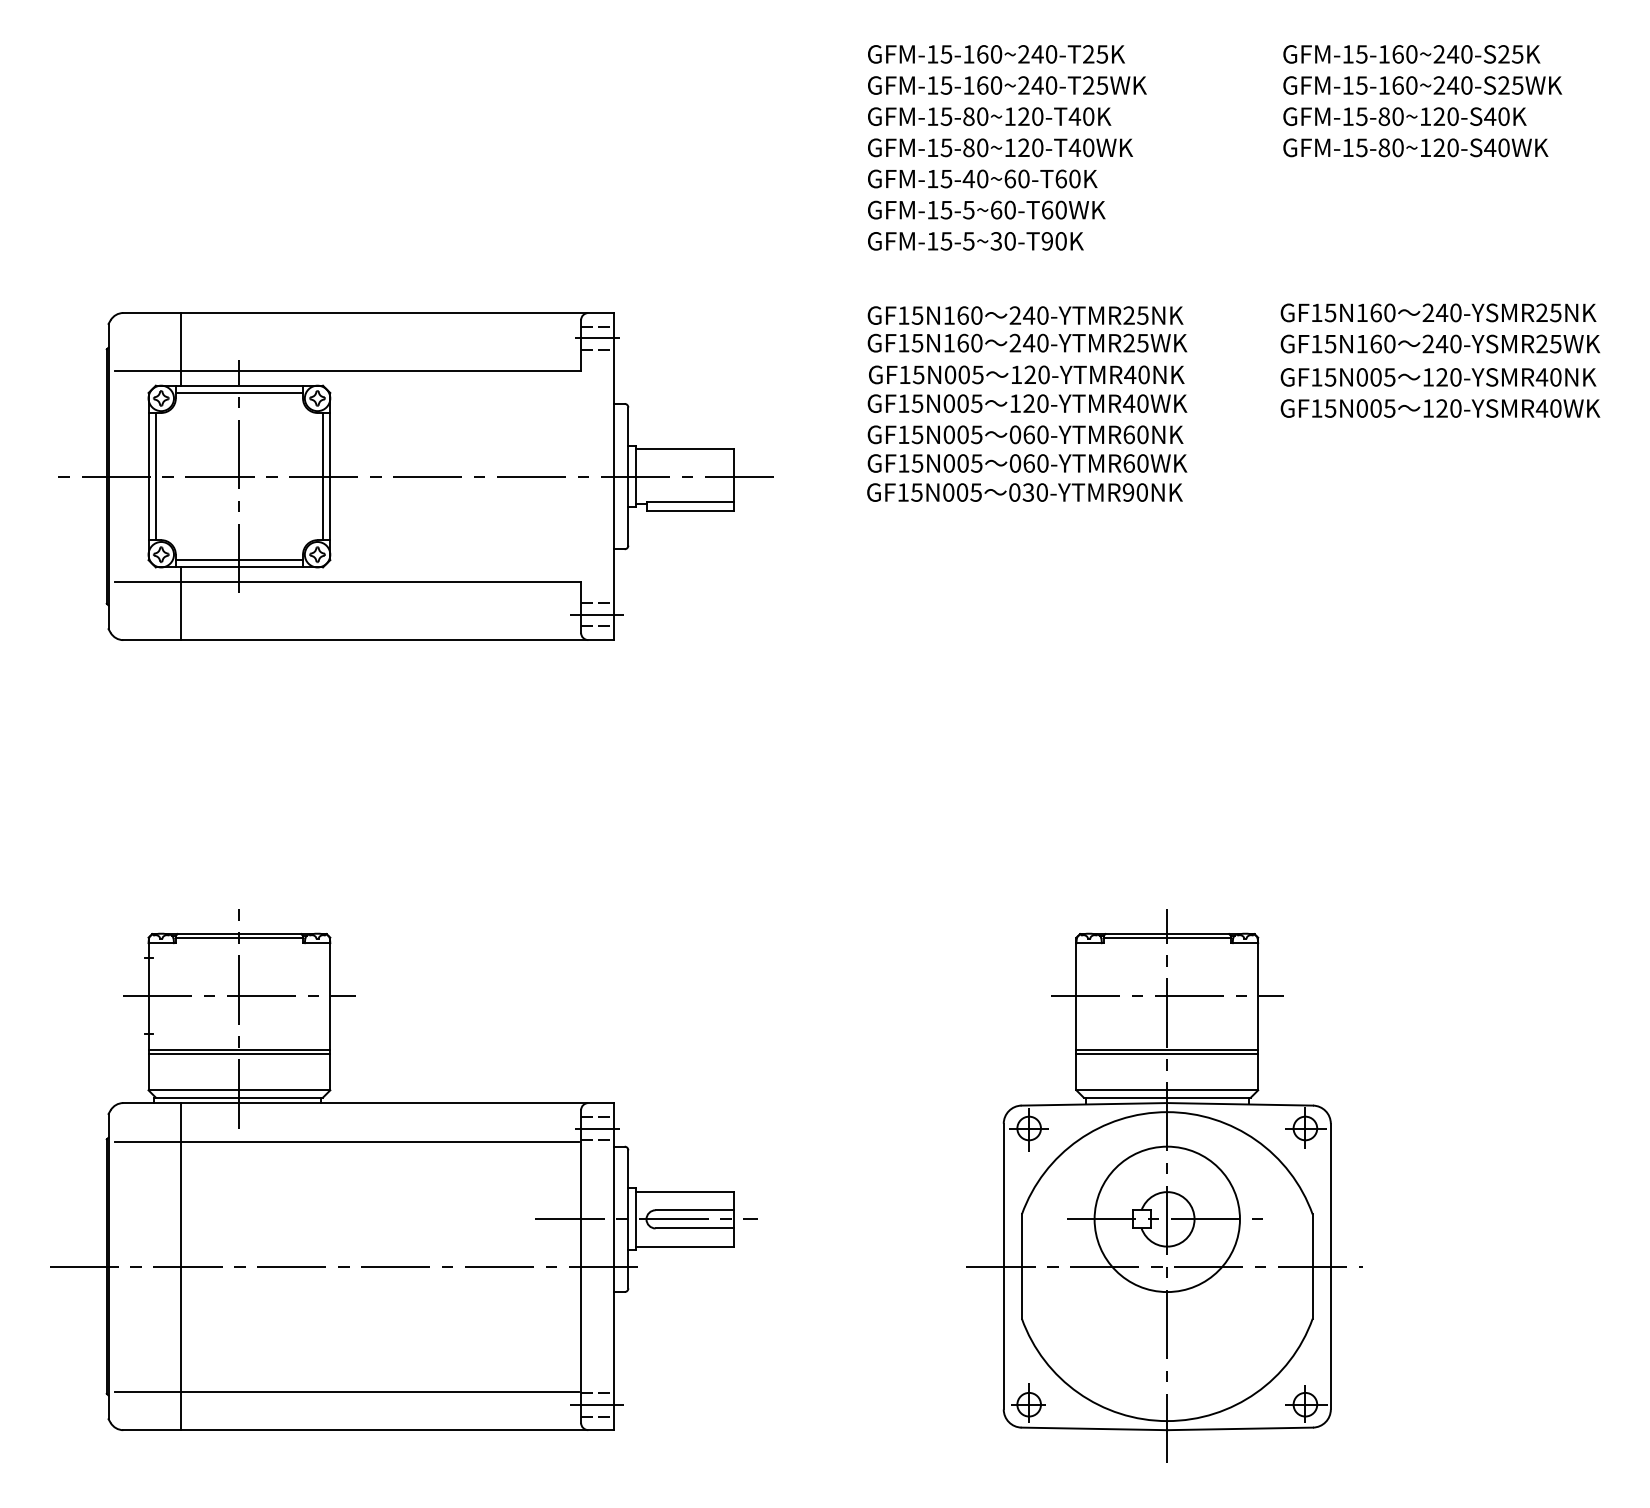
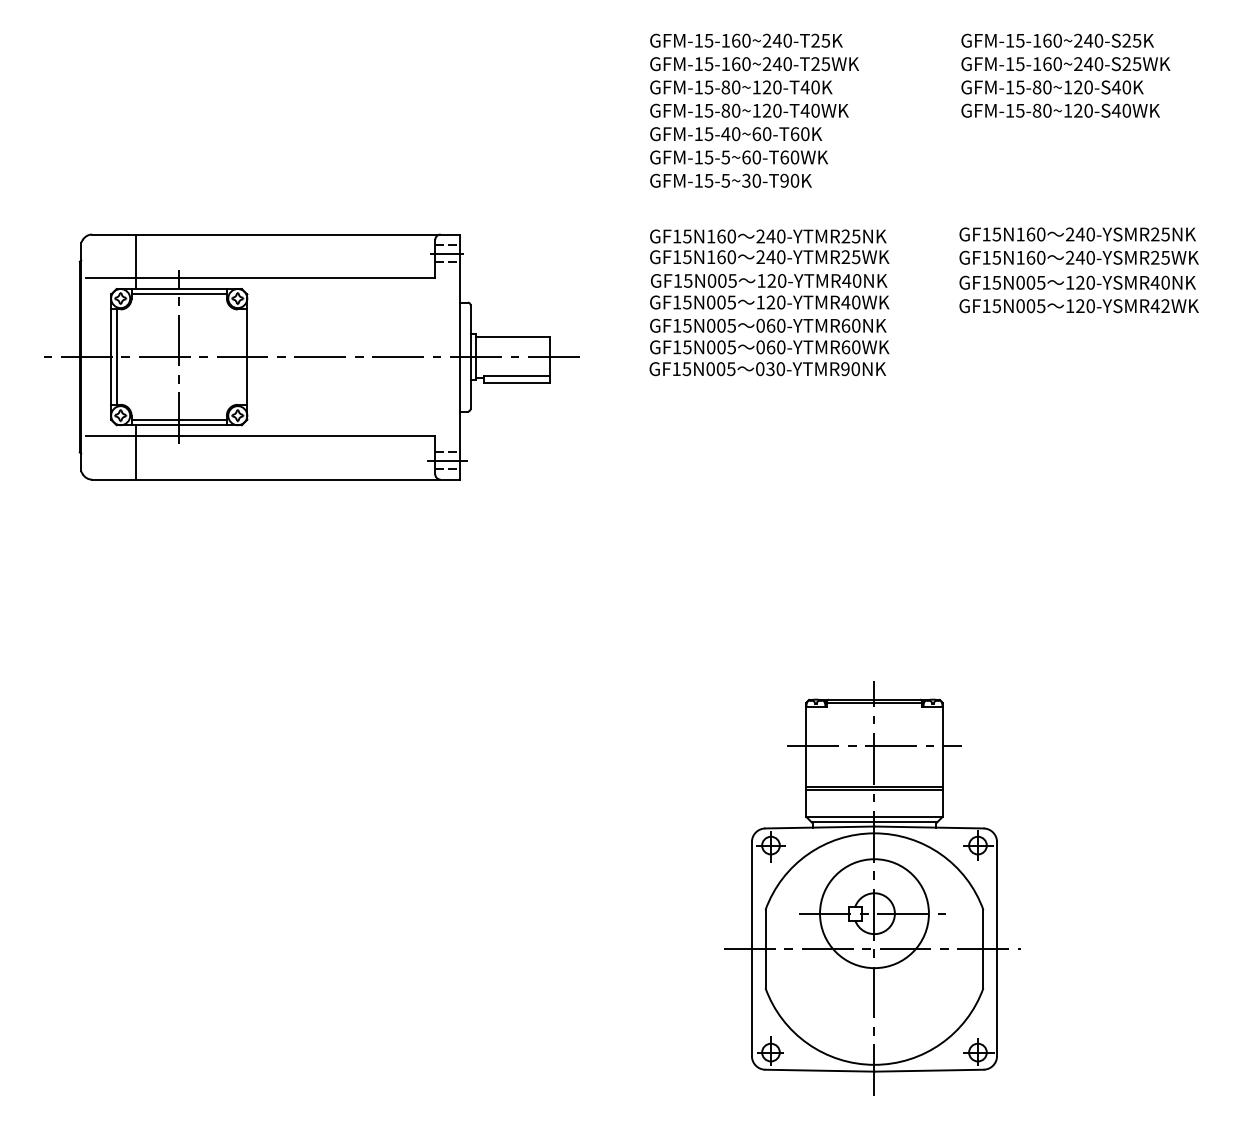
text: (1555, 408) -> (1165, 306), 120-YSMR40WK -> 120-YSMR42WK
line: (323, 476) -> (242, 357), removed
part: (403, 1169) -> (302, 876), removed

